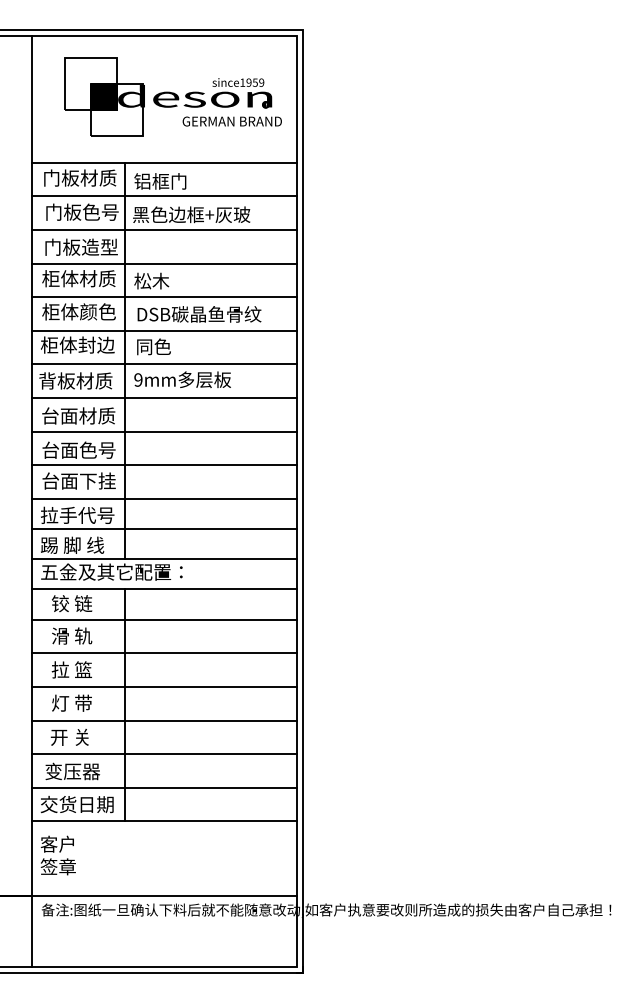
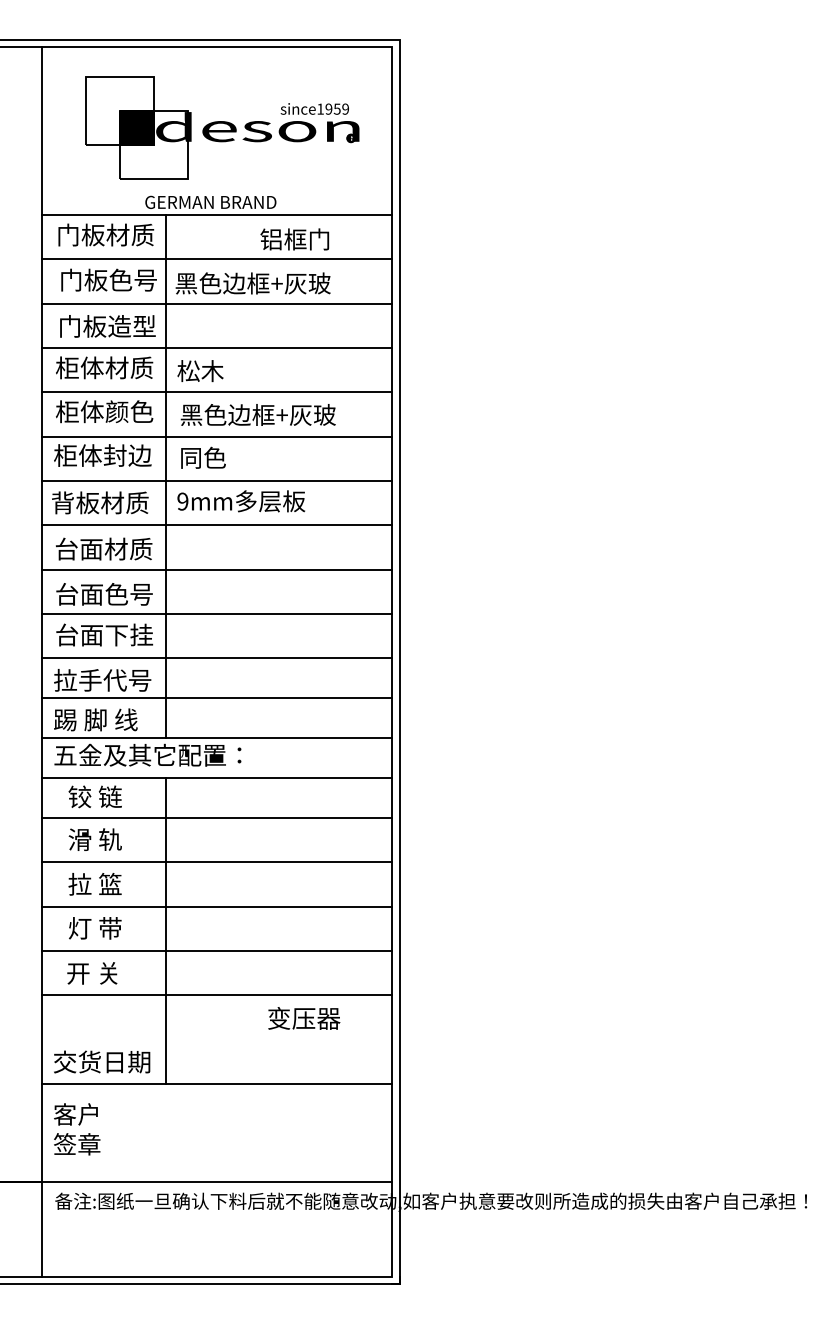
text: (232, 120) -> (210, 201), moved
text: (160, 181) -> (294, 239), moved
text: (198, 314) -> (262, 414), DSB碳晶鱼骨纹 -> 黑色边框+灰玻
text: (72, 771) -> (304, 1018), moved
line: (164, 787) -> (217, 1039), removed

